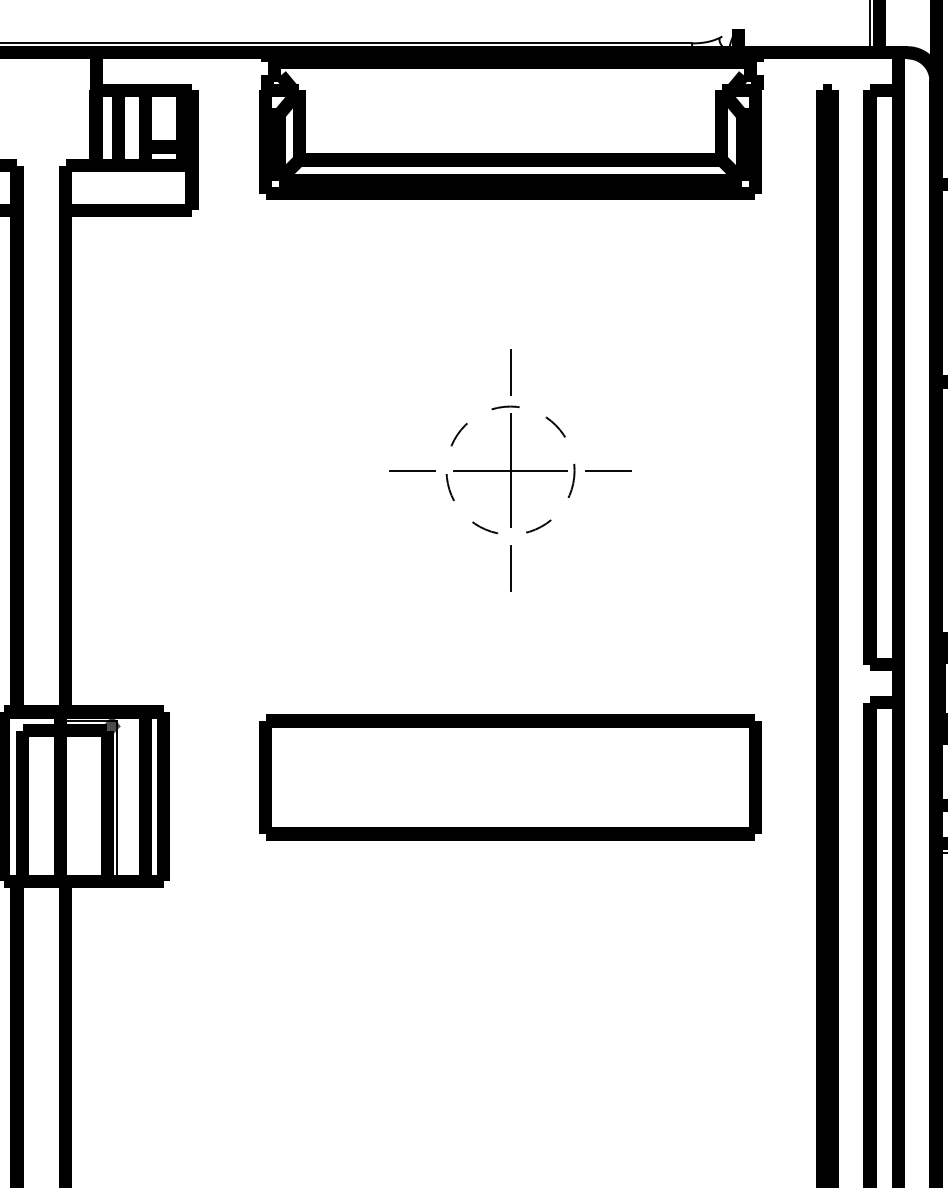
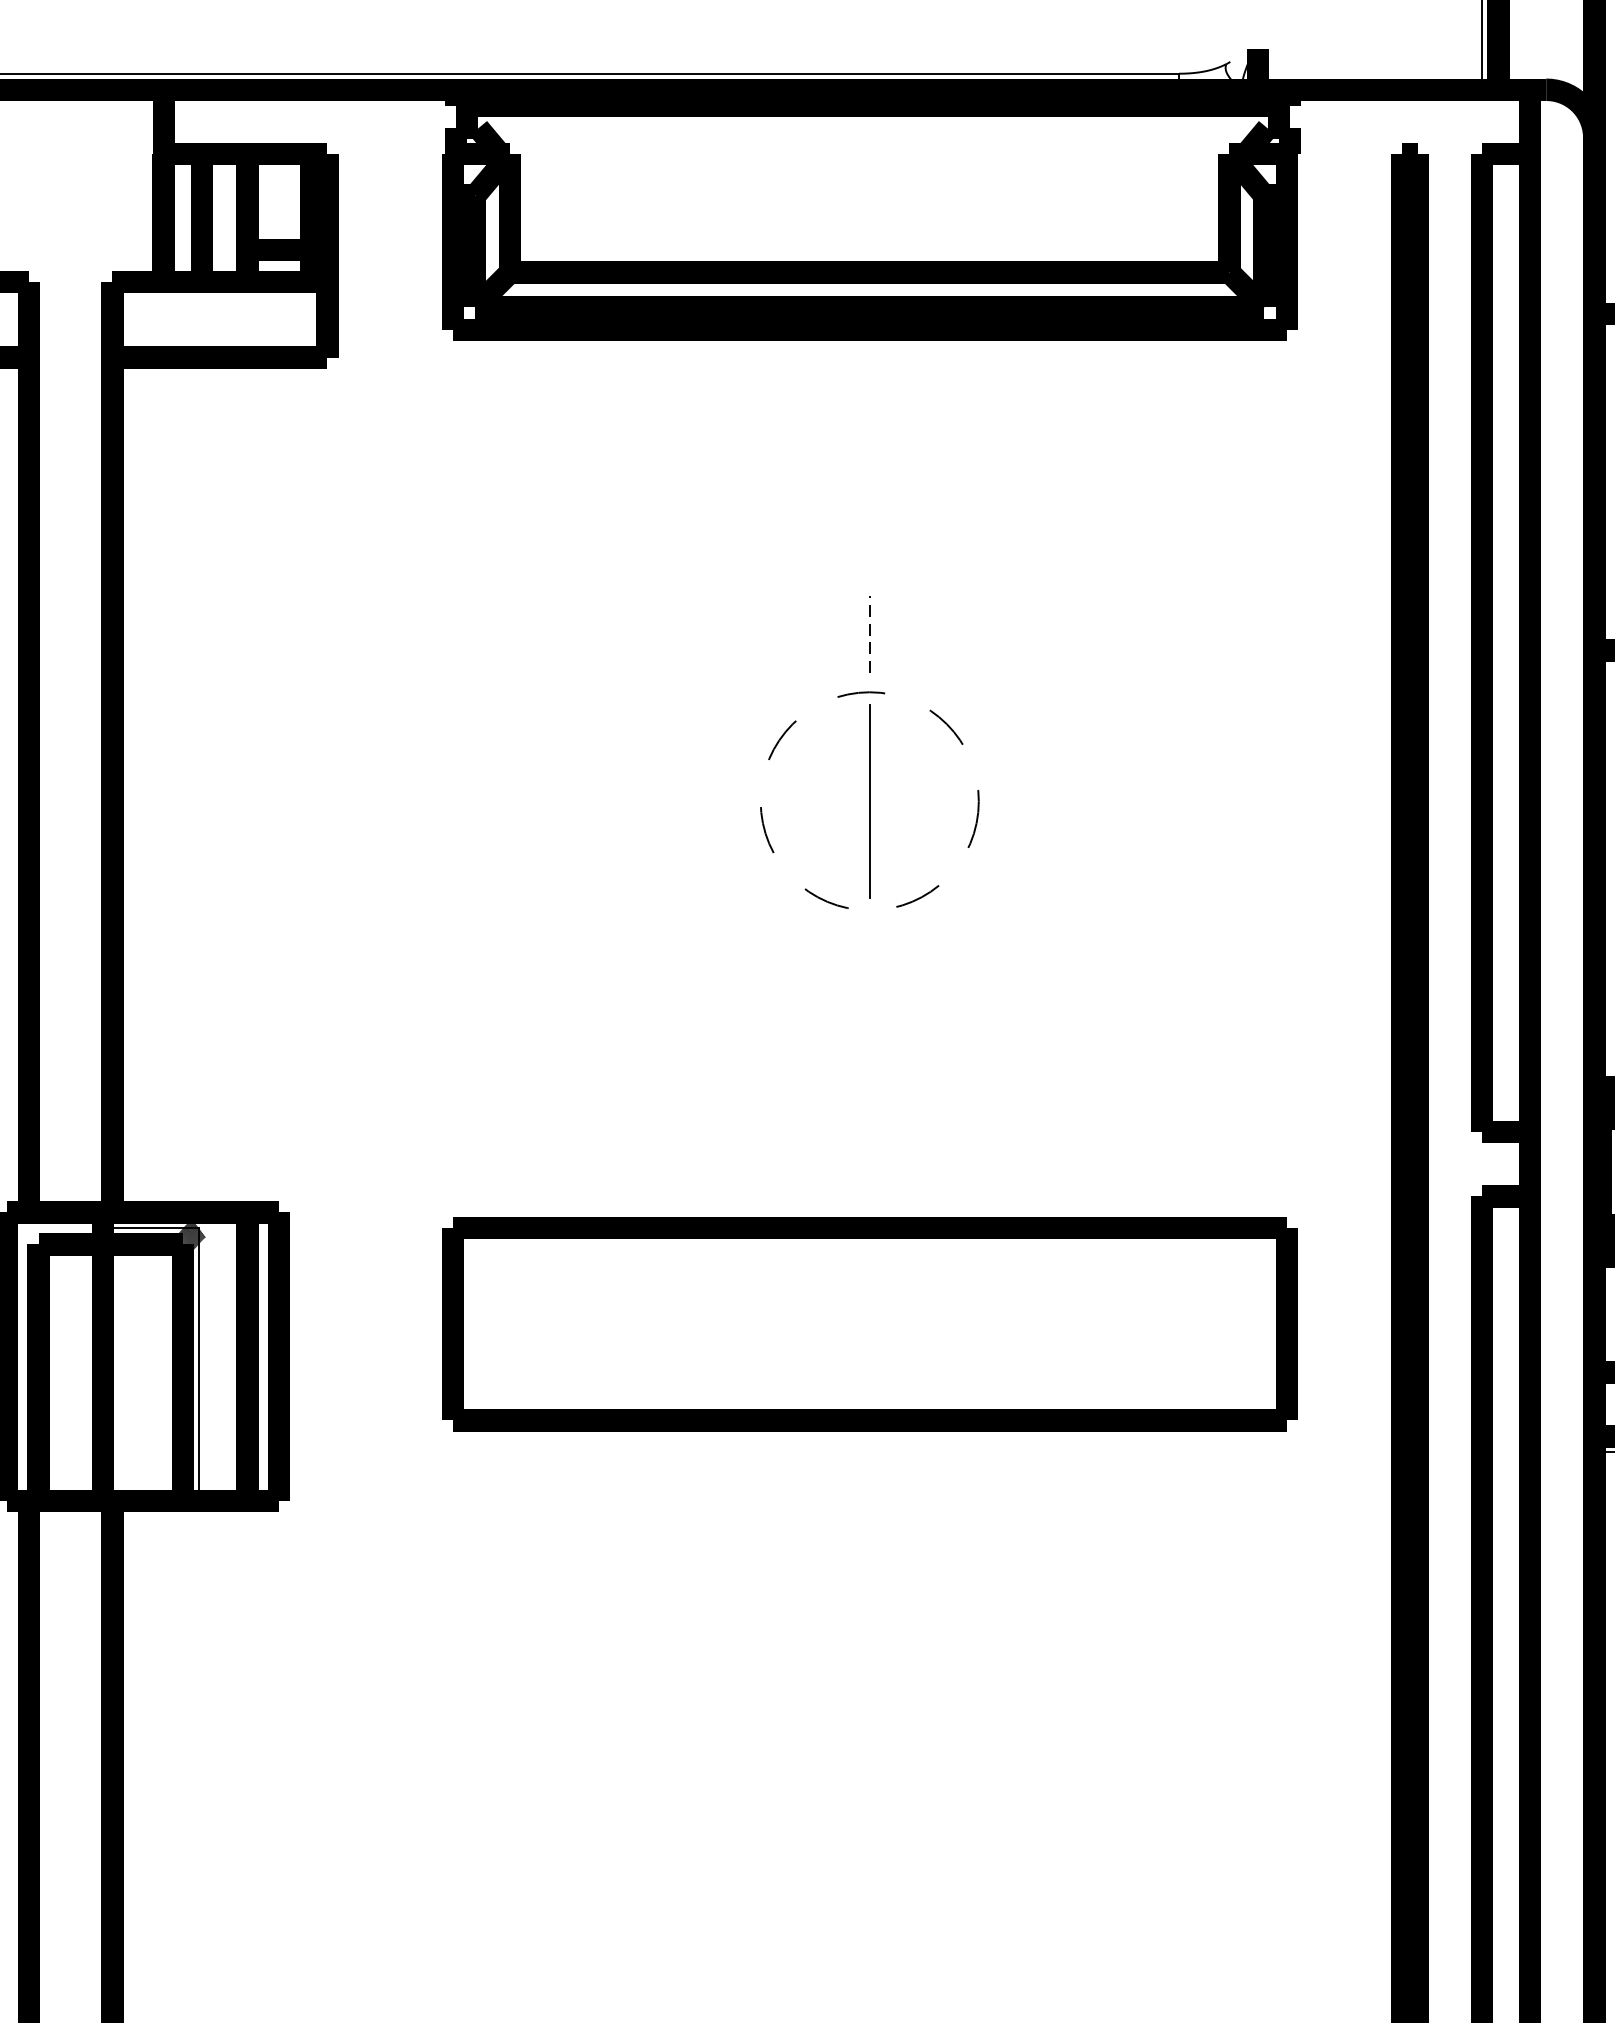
line: (510, 372) -> (869, 634), solid -> dashed
line: (412, 470) -> (702, 801), removed
line: (510, 470) -> (869, 801), removed
line: (608, 470) -> (1036, 801), removed
line: (510, 568) -> (869, 968), removed

